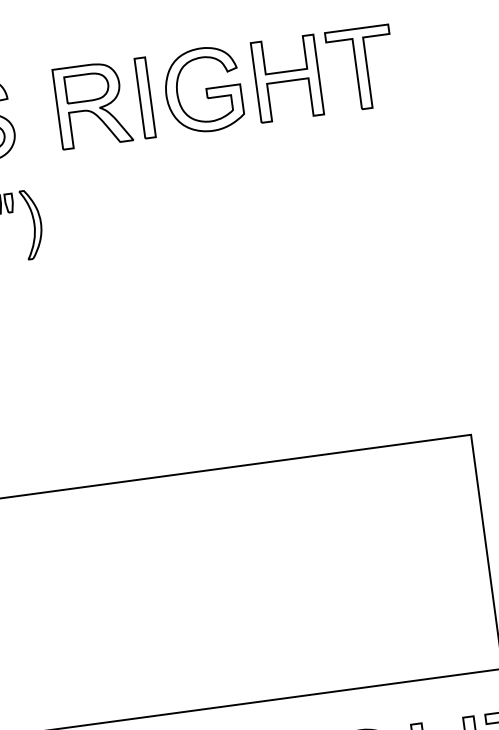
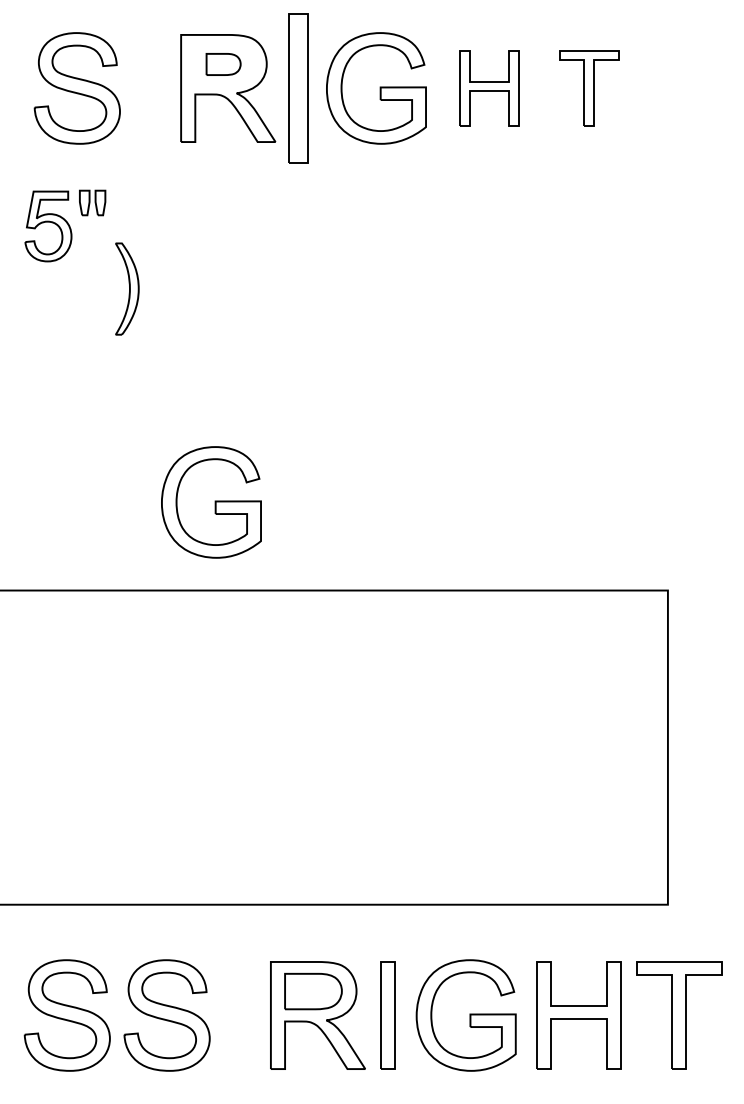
part: (362, 68) -> (589, 88), size x0.7
part: (286, 78) -> (488, 88), size x0.7
part: (86, 87) -> (223, 64), size x0.6
part: (145, 97) -> (298, 88), size x1.4
part: (32, 223) -> (127, 288), moved
part: (122, 415) -> (211, 502), added

